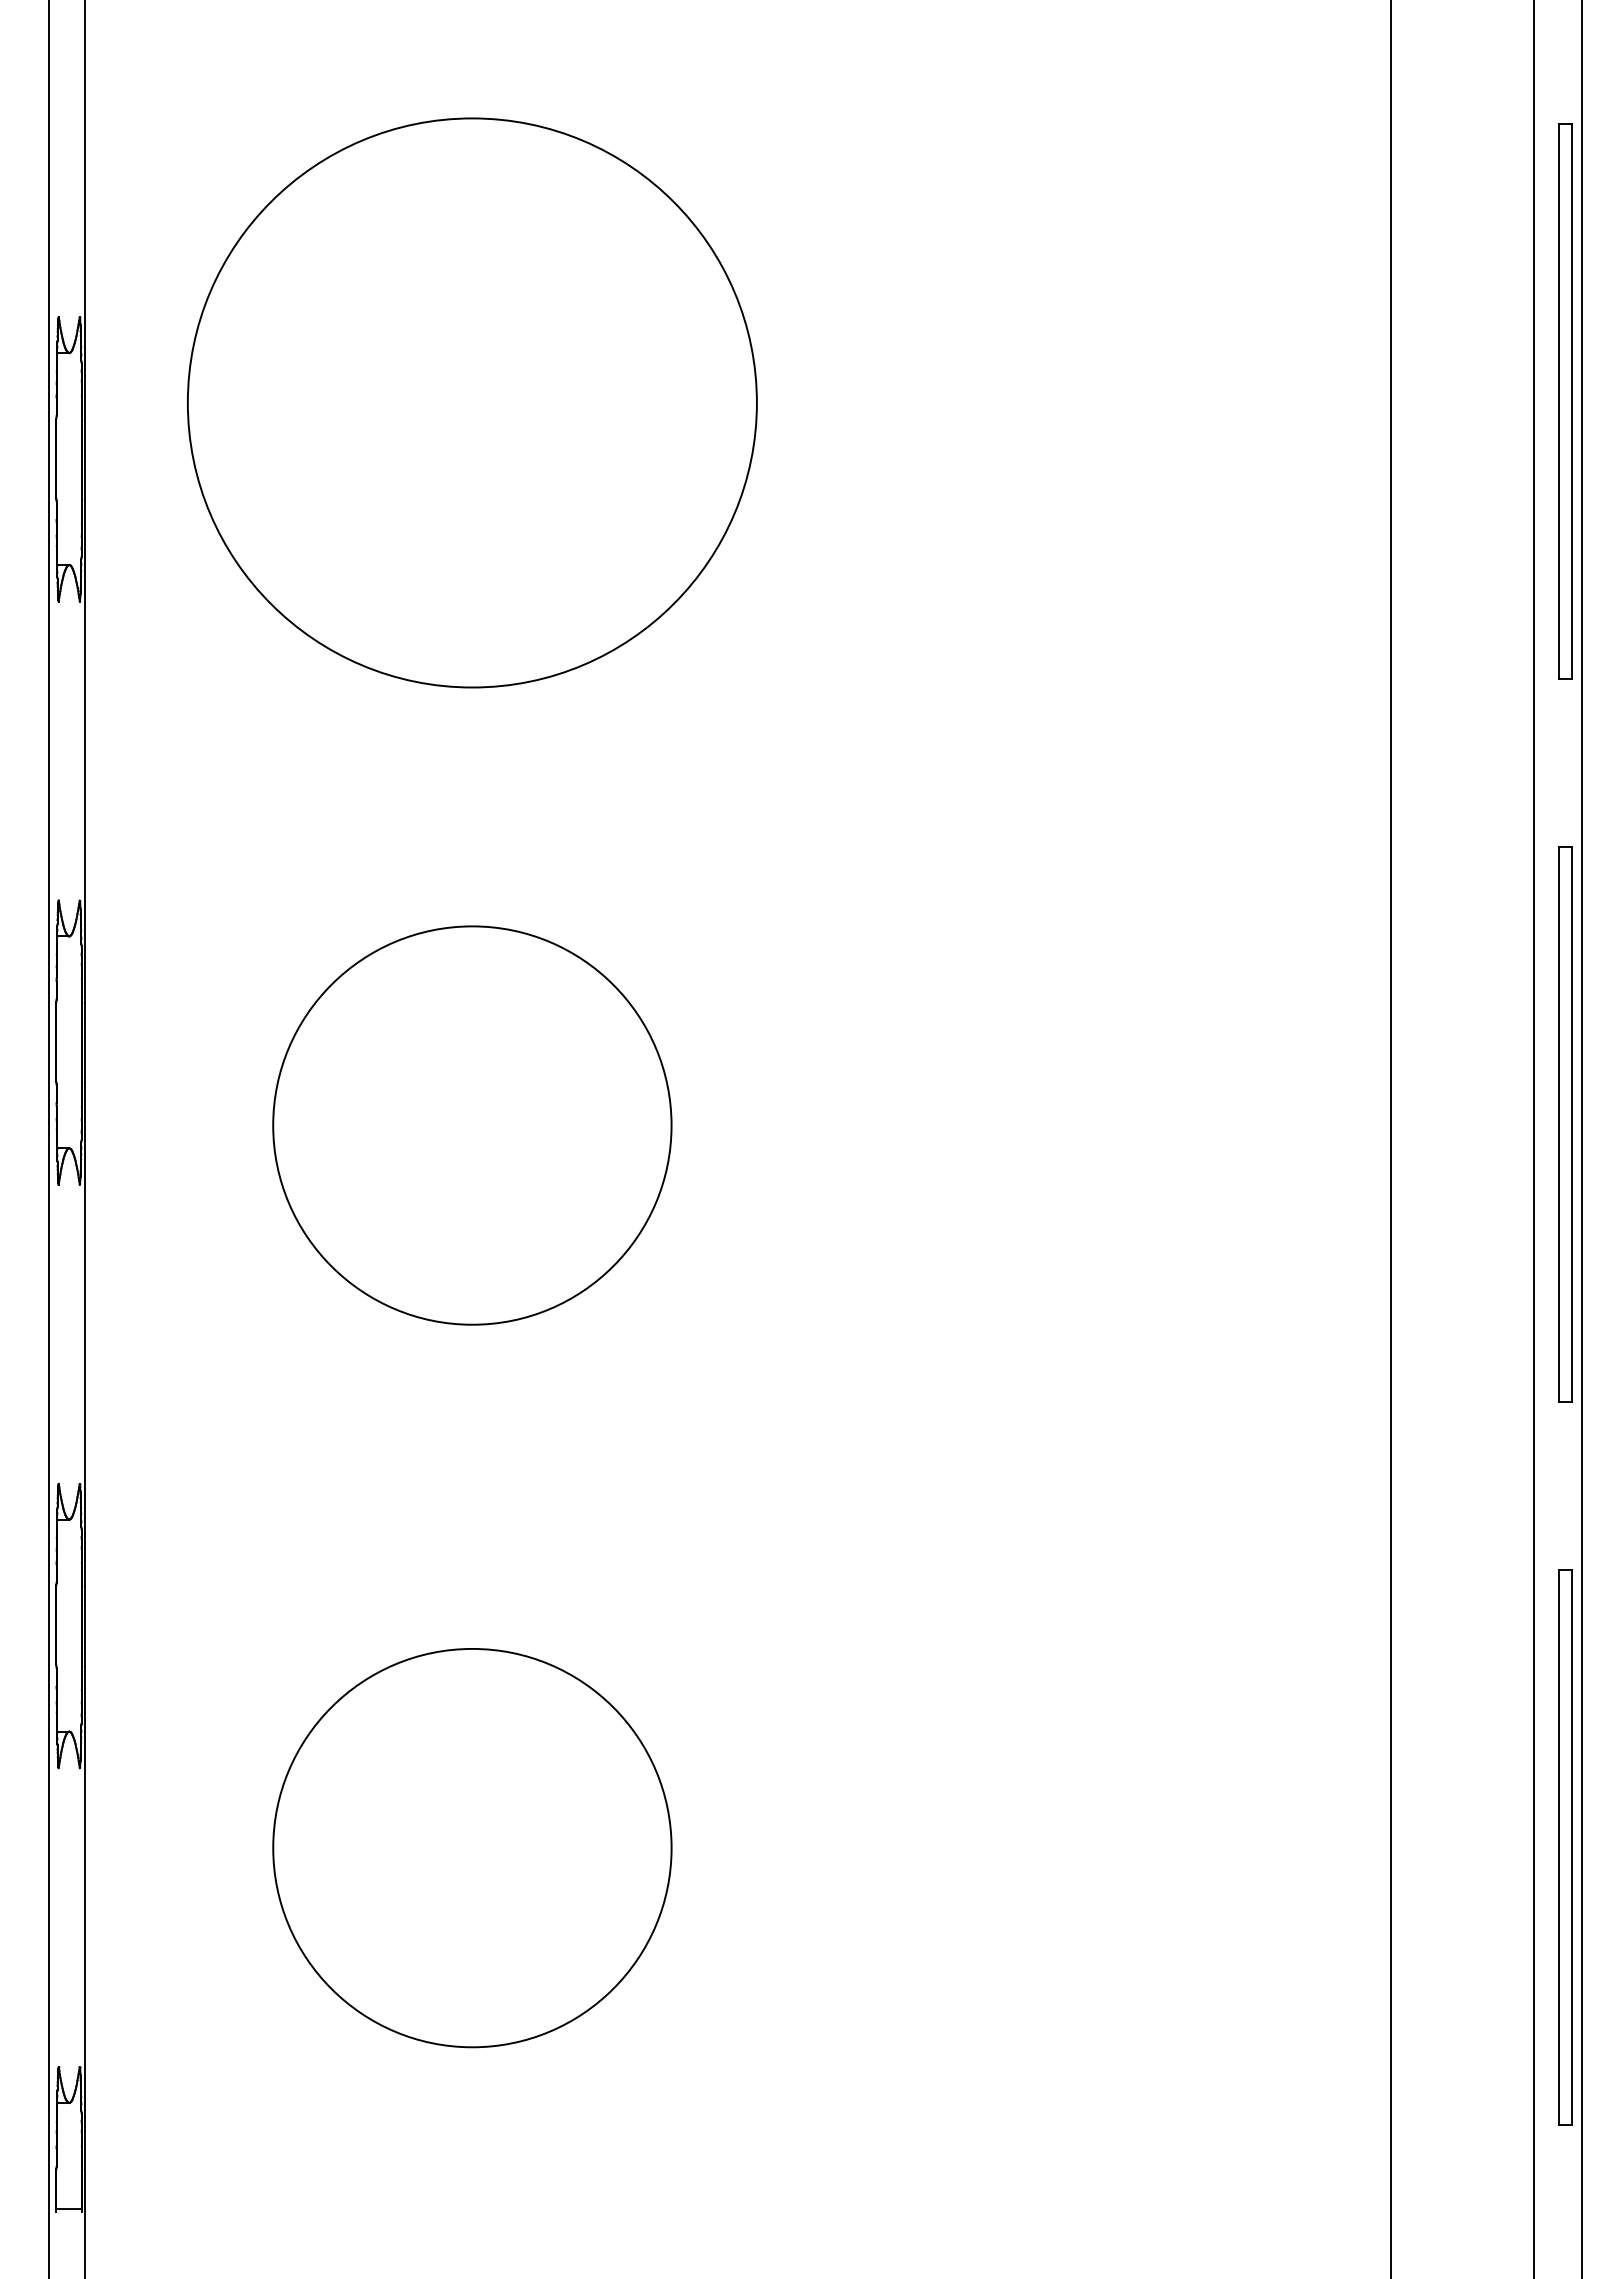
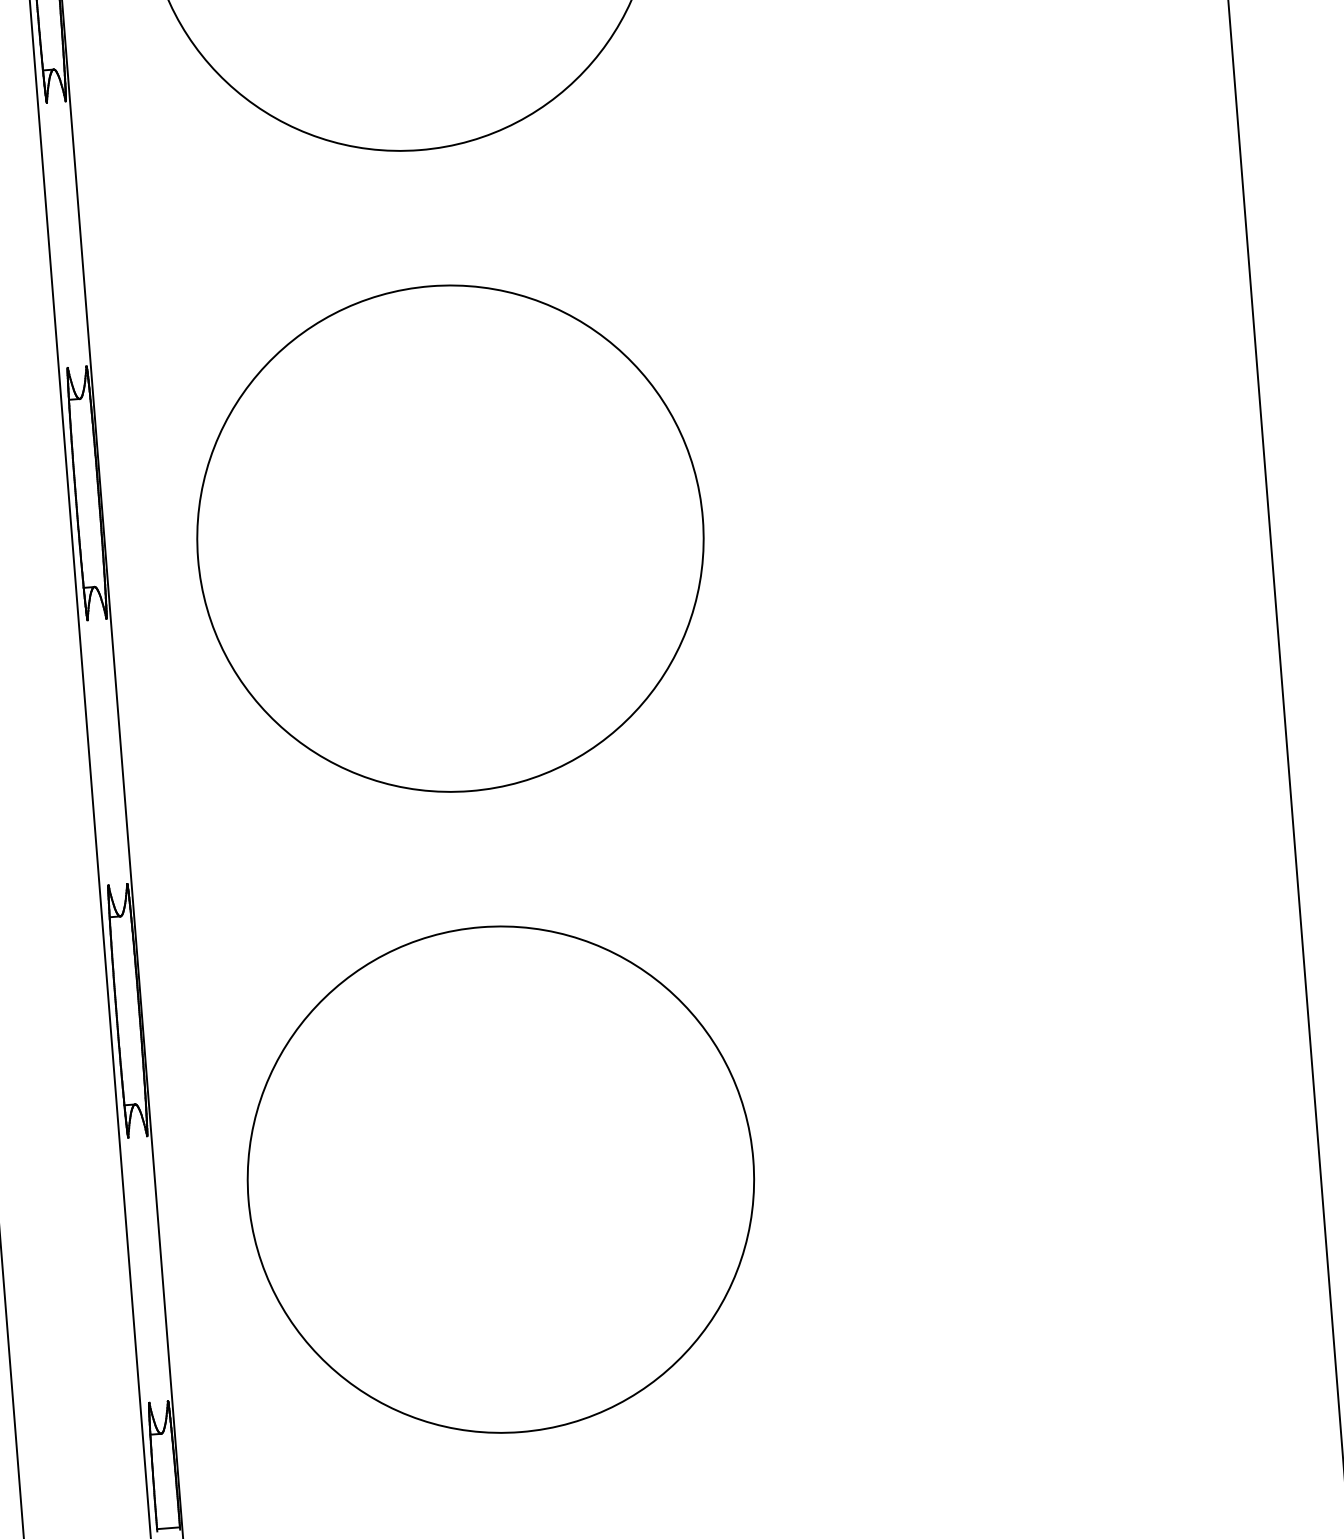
circle: (471, 1125) -> (449, 538), size x1.43
circle: (472, 1847) -> (500, 1179), size x1.43

